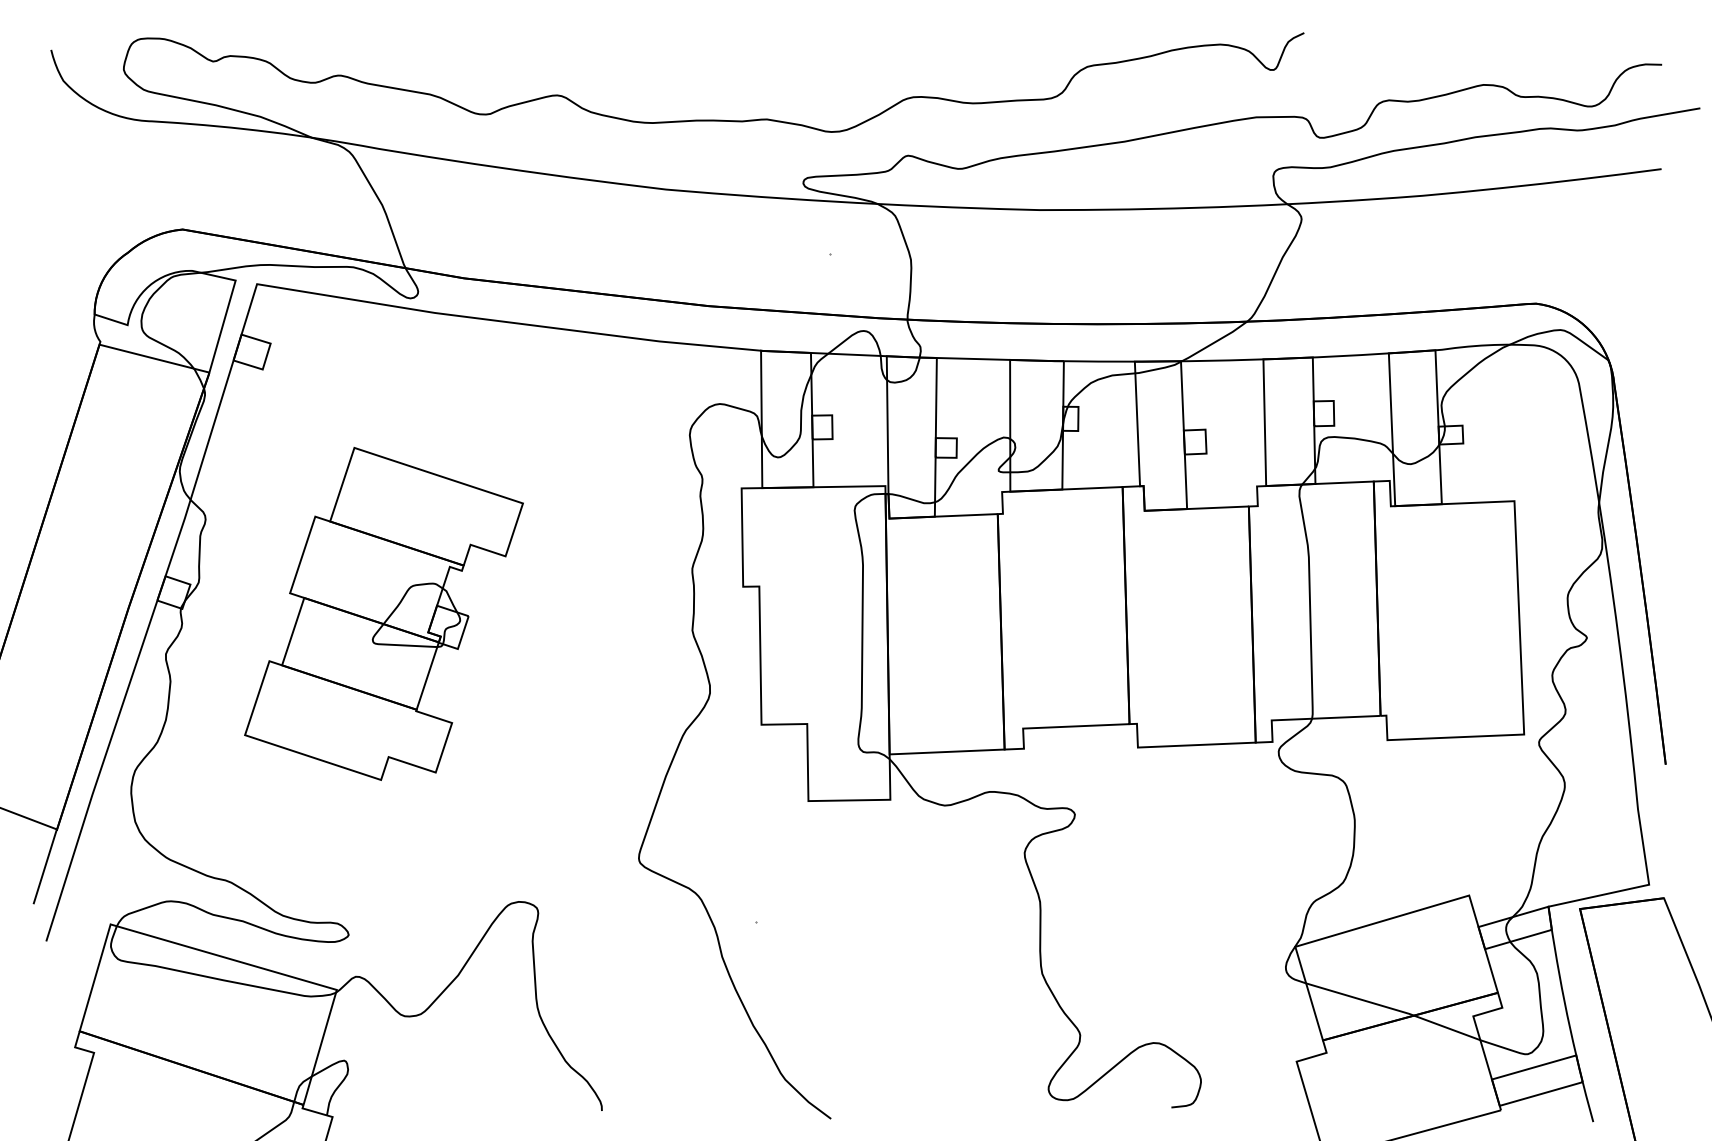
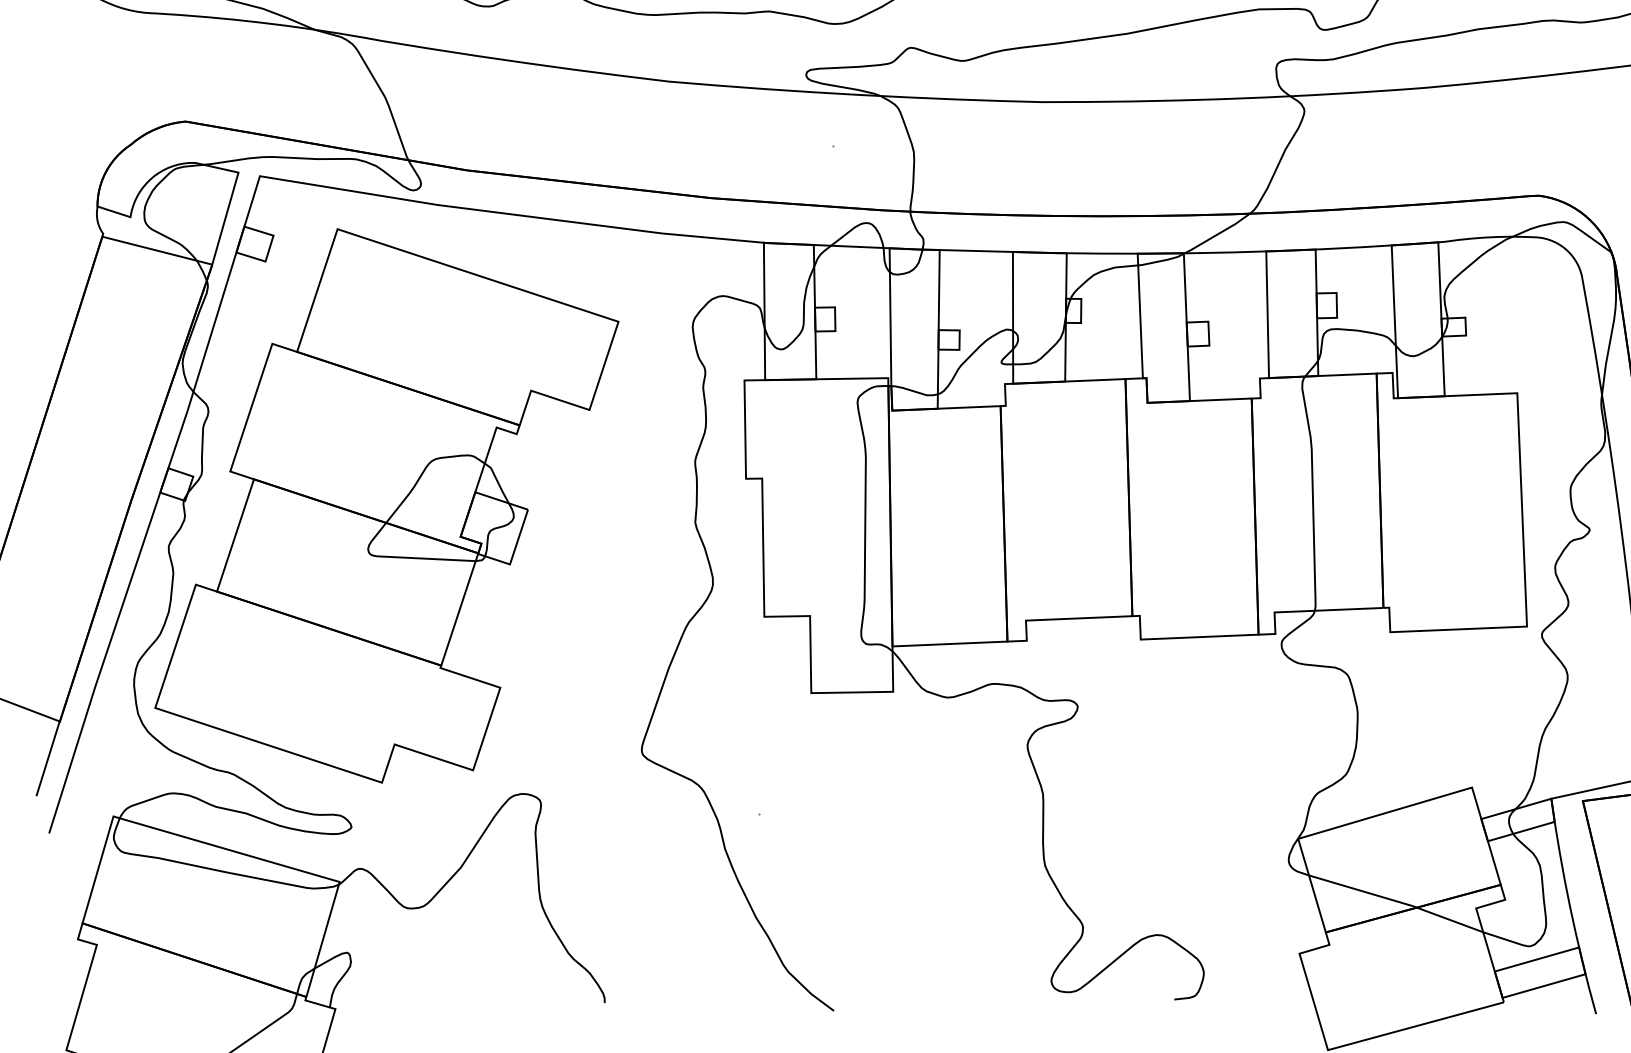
part: (383, 613) -> (386, 505), size x1.67

